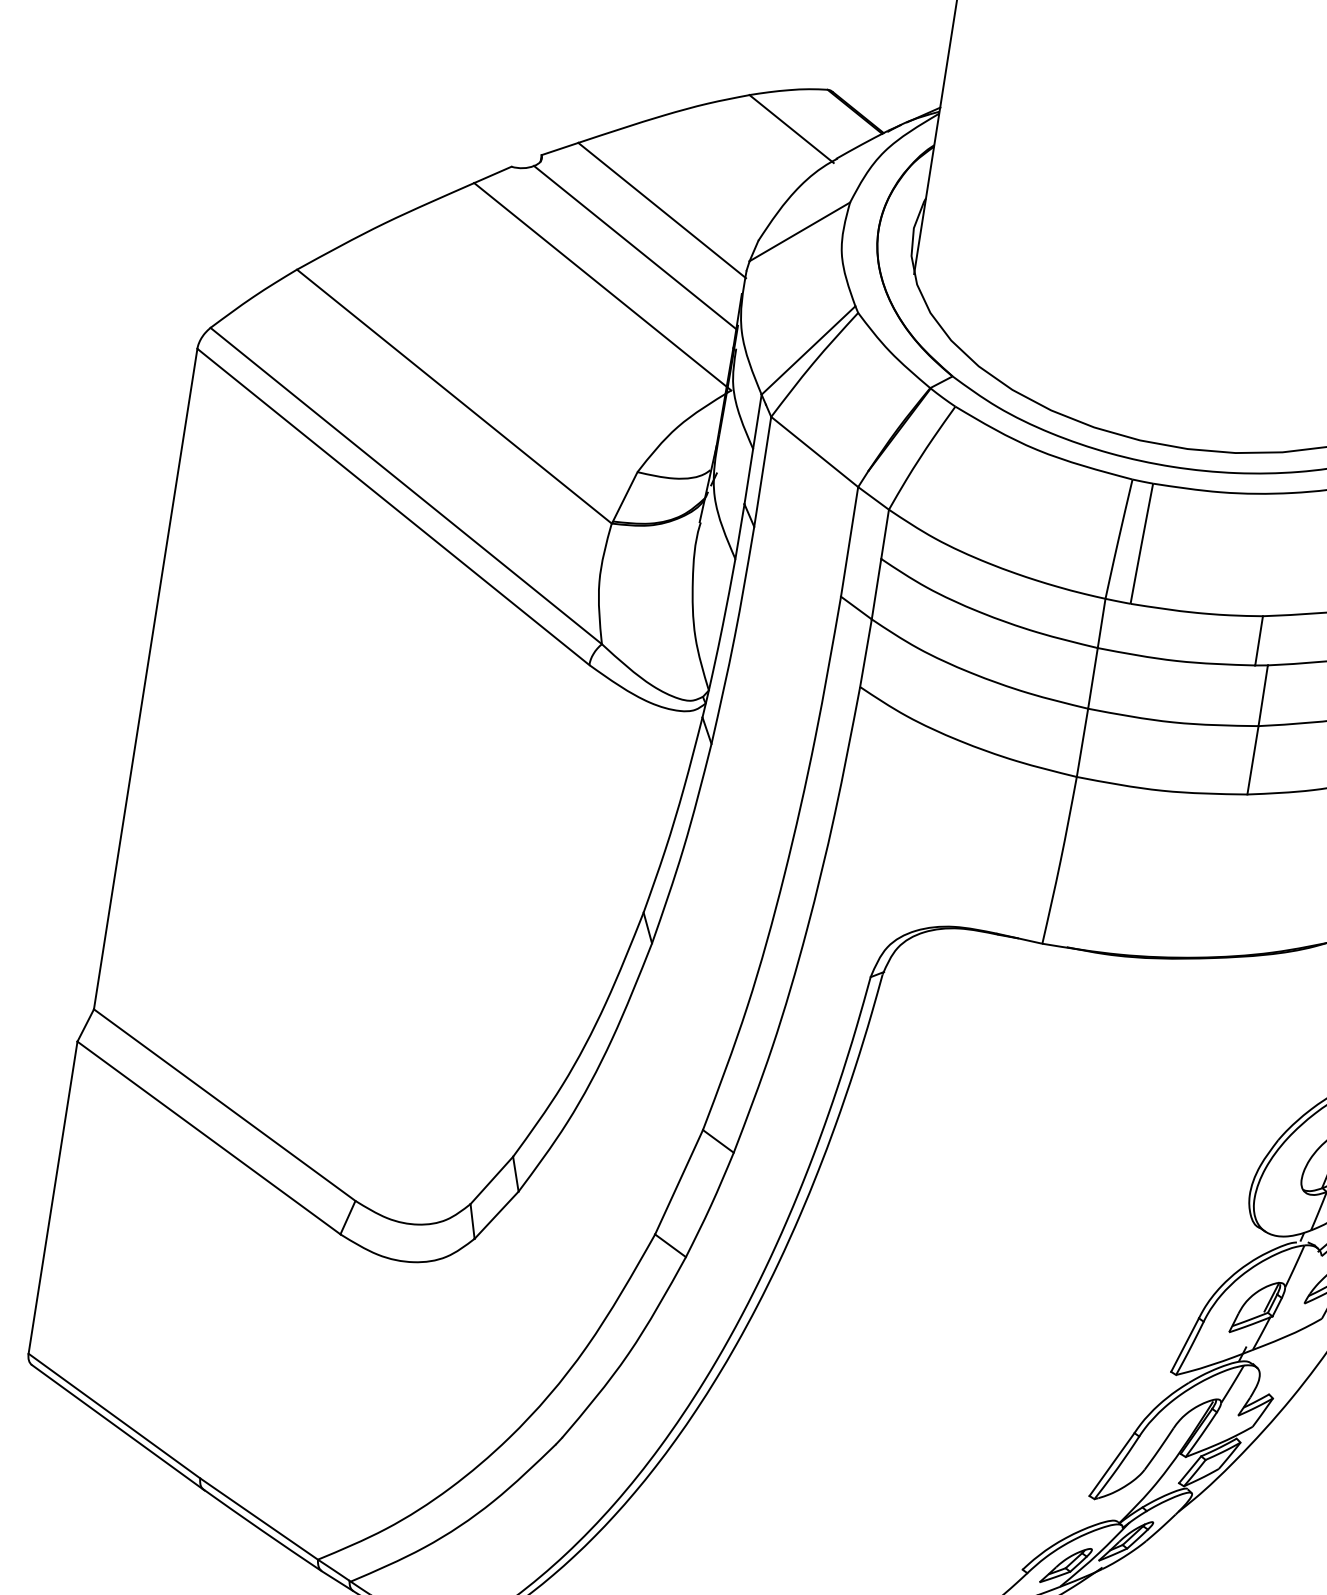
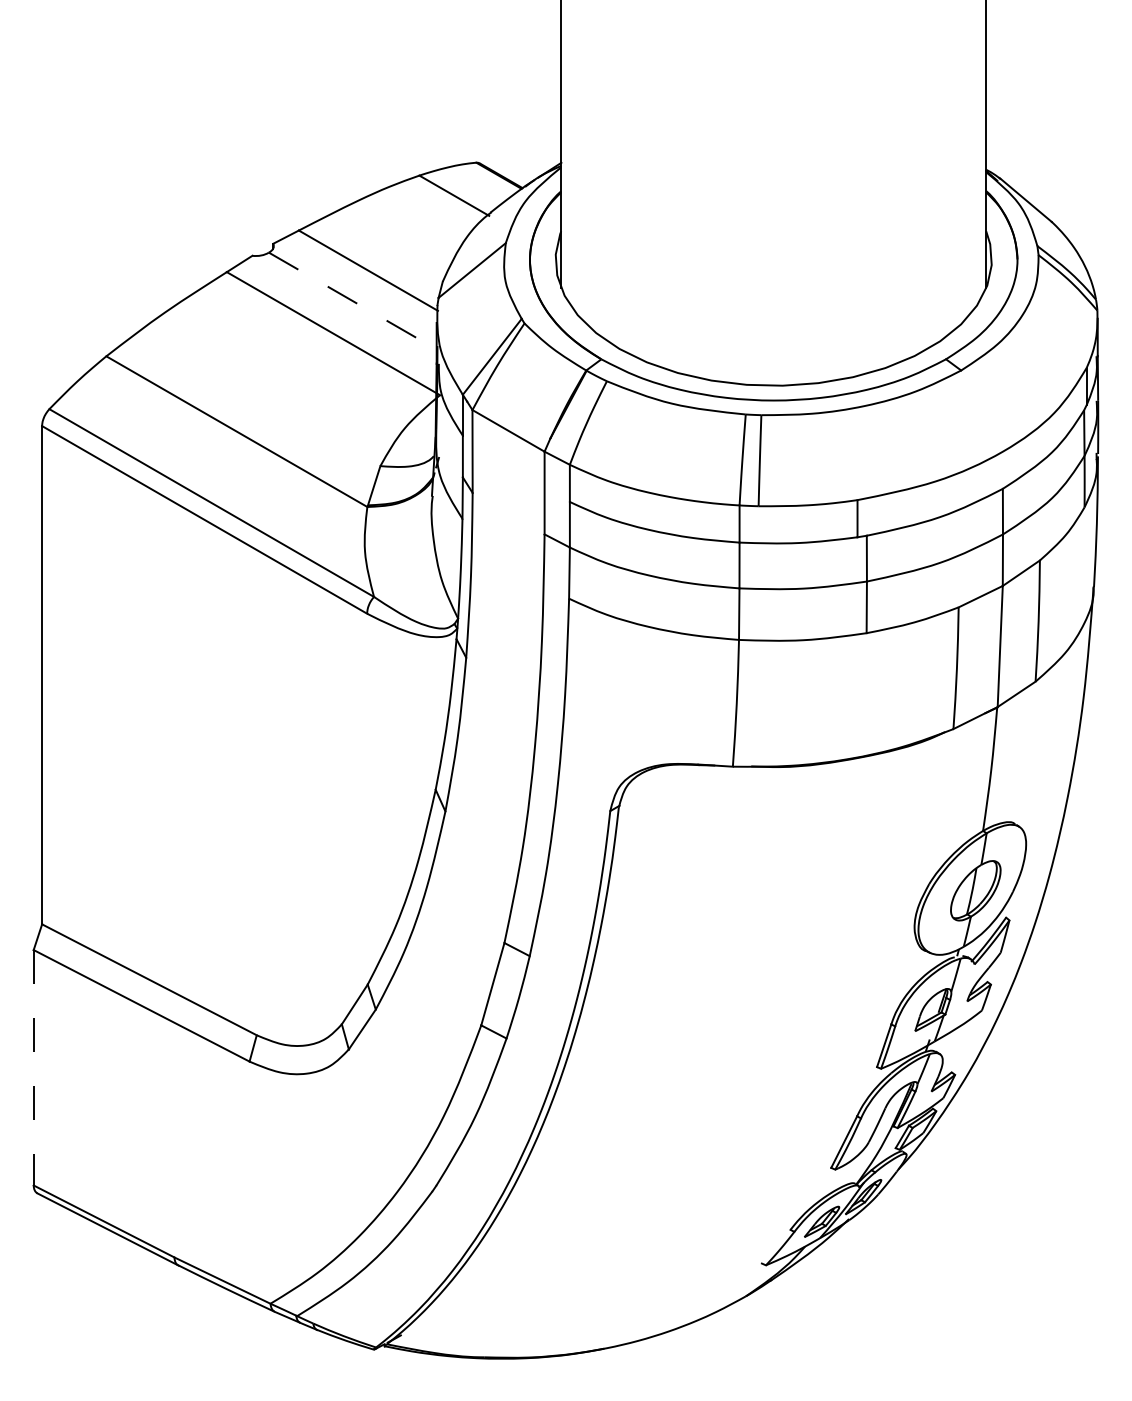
line: (634, 248) -> (352, 301), solid -> dashed
line: (52, 1197) -> (33, 1067), solid -> dashed

